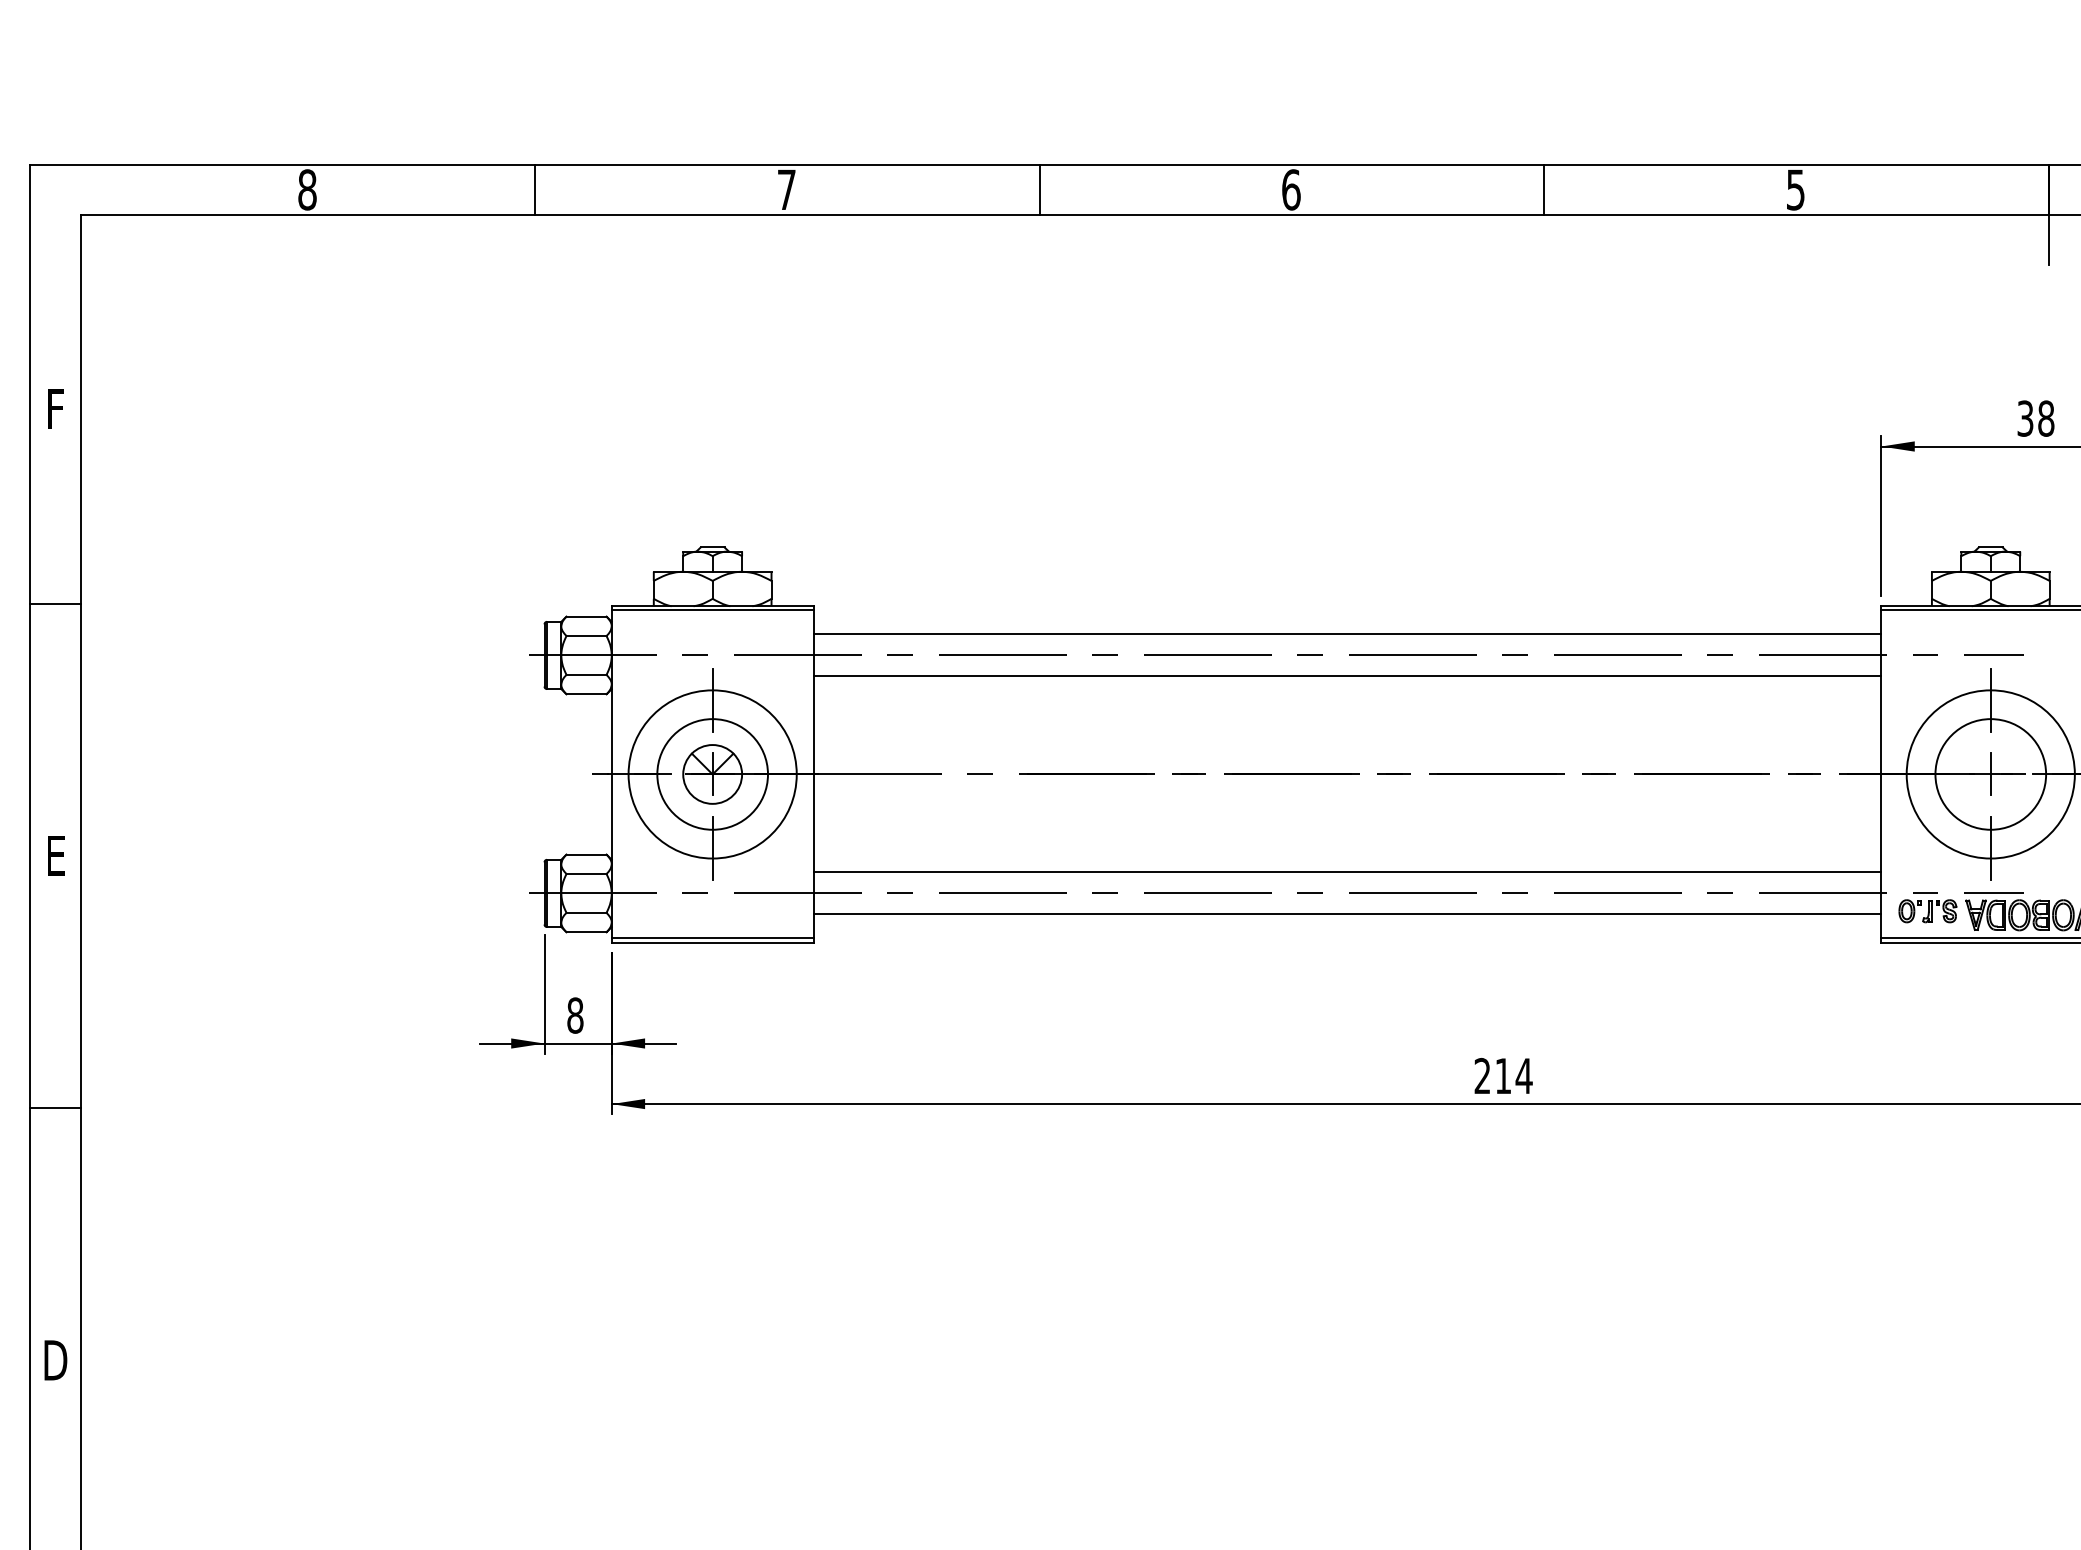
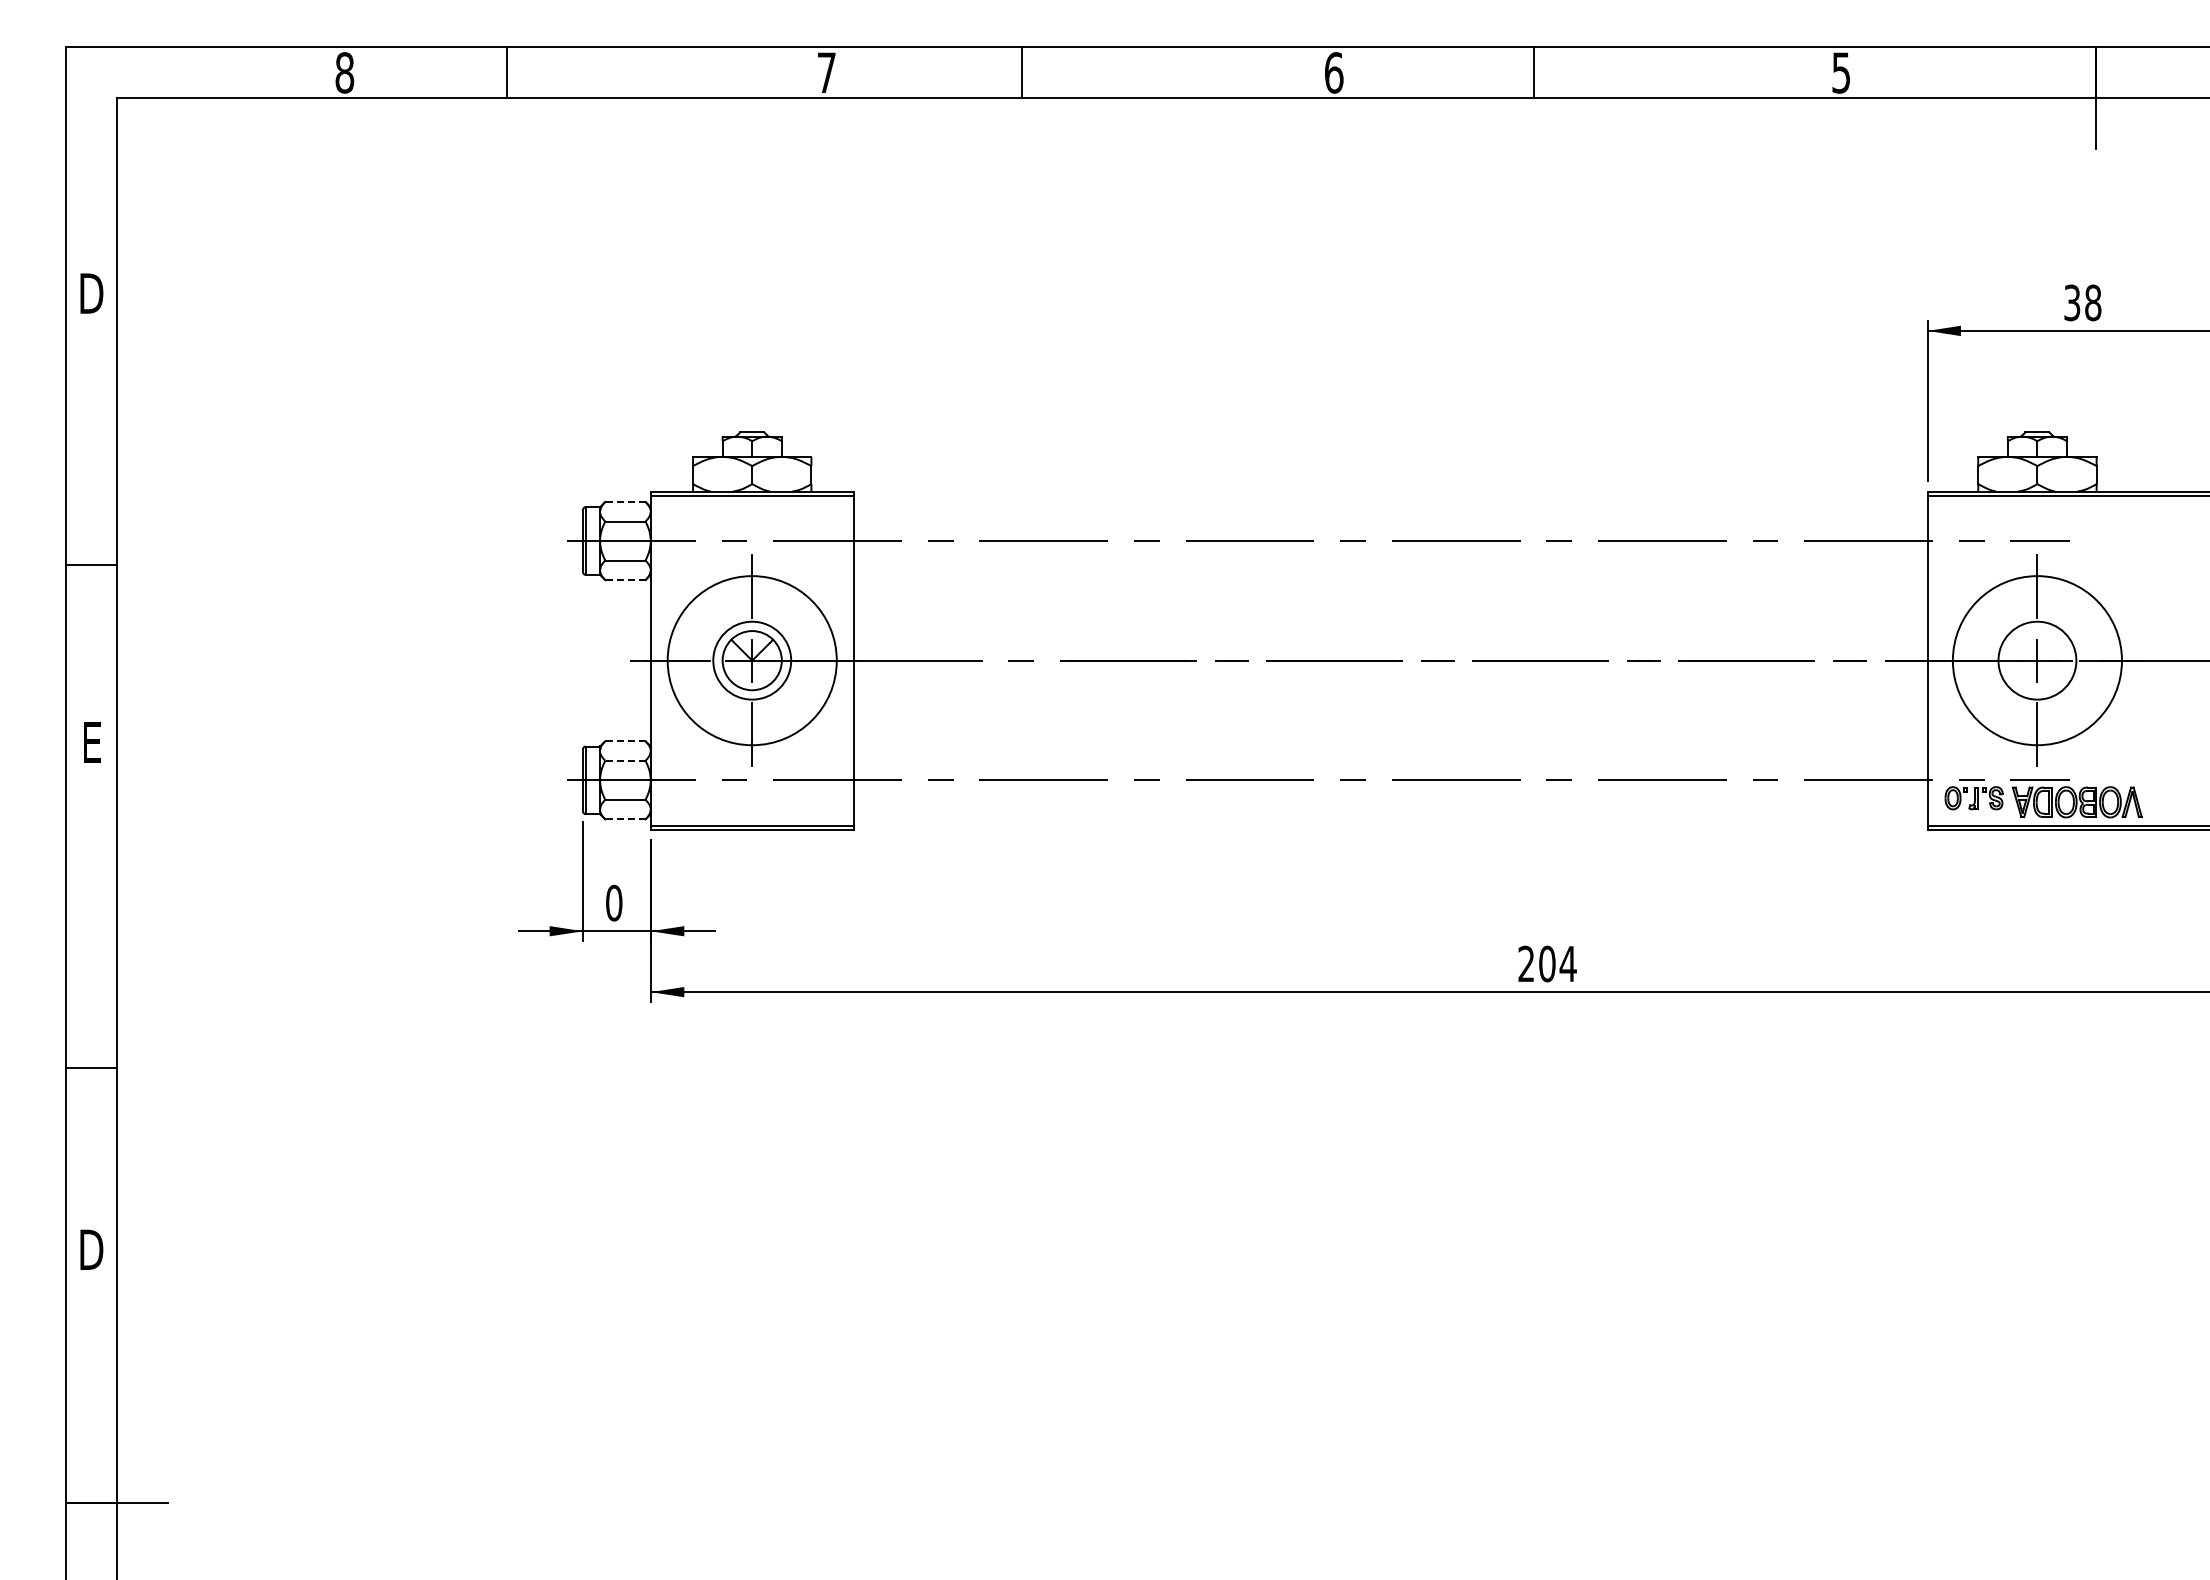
line: (534, 189) -> (506, 72), moved
line: (1039, 189) -> (1021, 72), moved
line: (1544, 189) -> (1534, 72), moved
text: (55, 409) -> (91, 293), F -> D
line: (55, 603) -> (91, 564), moved
line: (585, 616) -> (624, 501), solid -> dashed
line: (1347, 634) -> (1390, 519), removed
line: (1347, 676) -> (1390, 562), removed
line: (585, 694) -> (624, 580), solid -> dashed
circle: (711, 774) -> (751, 660), size x0.7
circle: (1990, 774) -> (2037, 660), size x0.7
line: (585, 854) -> (624, 741), solid -> dashed
line: (1347, 872) -> (1390, 759), removed
line: (585, 873) -> (624, 760), solid -> dashed
line: (1347, 914) -> (1390, 801), removed
line: (585, 932) -> (624, 819), solid -> dashed
text: (575, 1015) -> (614, 903), 8 -> 0
text: (1503, 1075) -> (1547, 963), 214 -> 204
line: (55, 1108) -> (91, 1068), moved

